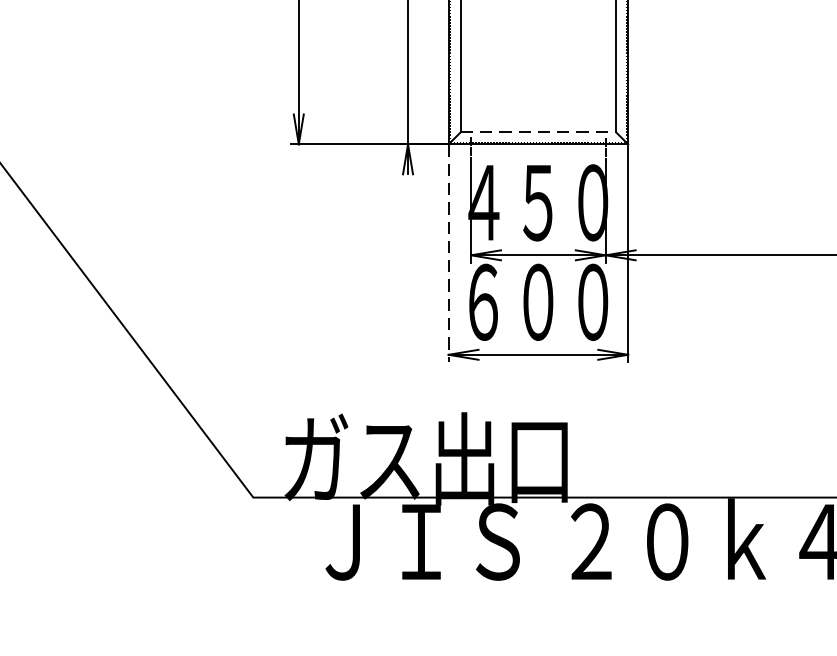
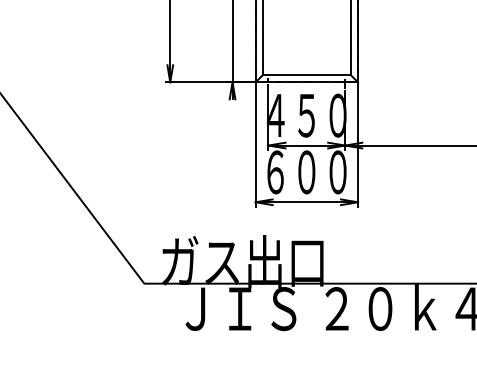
line: (539, 132) -> (307, 75), dashed -> solid
line: (448, 253) -> (255, 144), dashed -> solid

